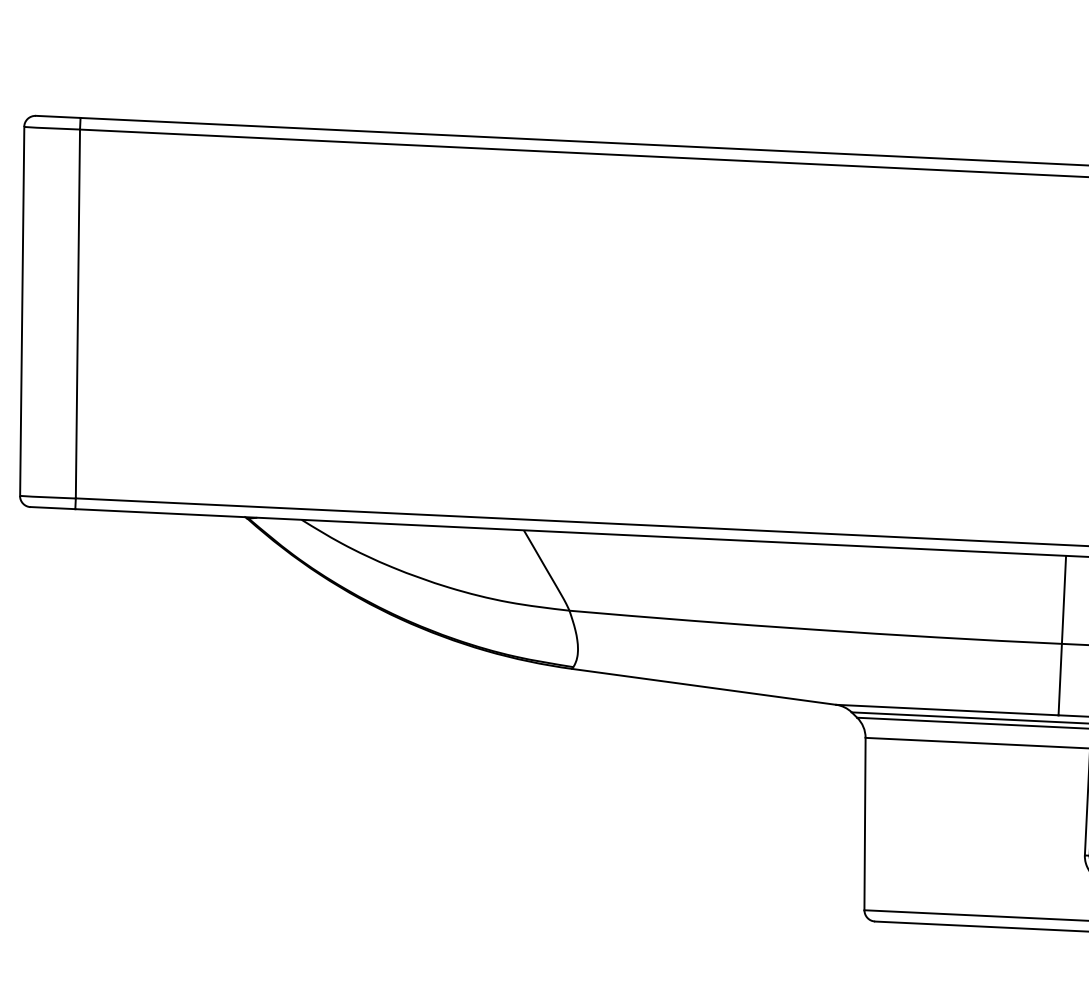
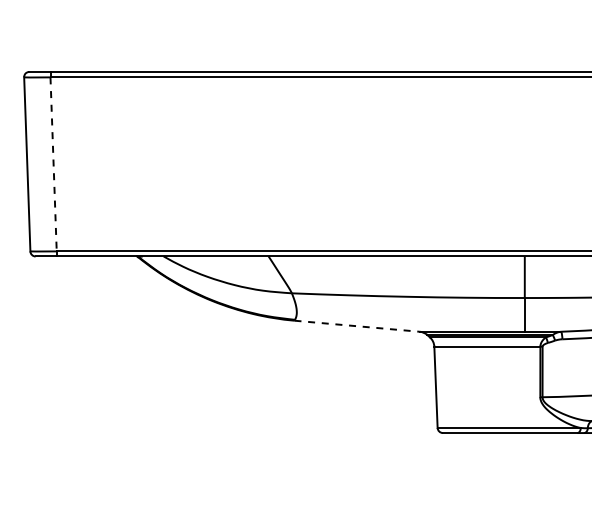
line: (77, 314) -> (53, 164), solid -> dashed
line: (704, 687) -> (357, 326), solid -> dashed

